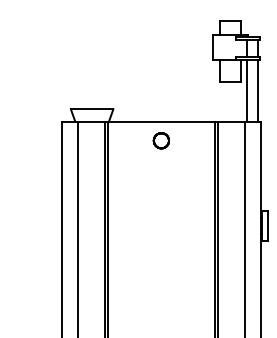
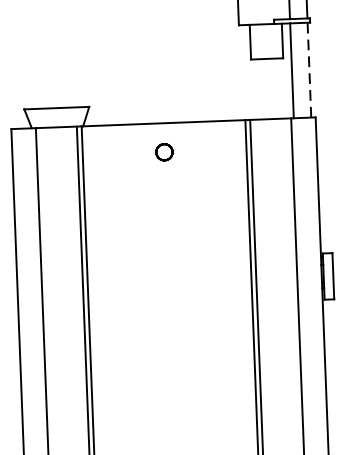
line: (258, 90) -> (310, 69), solid -> dashed
part: (160, 140) -> (163, 151), size x0.7

